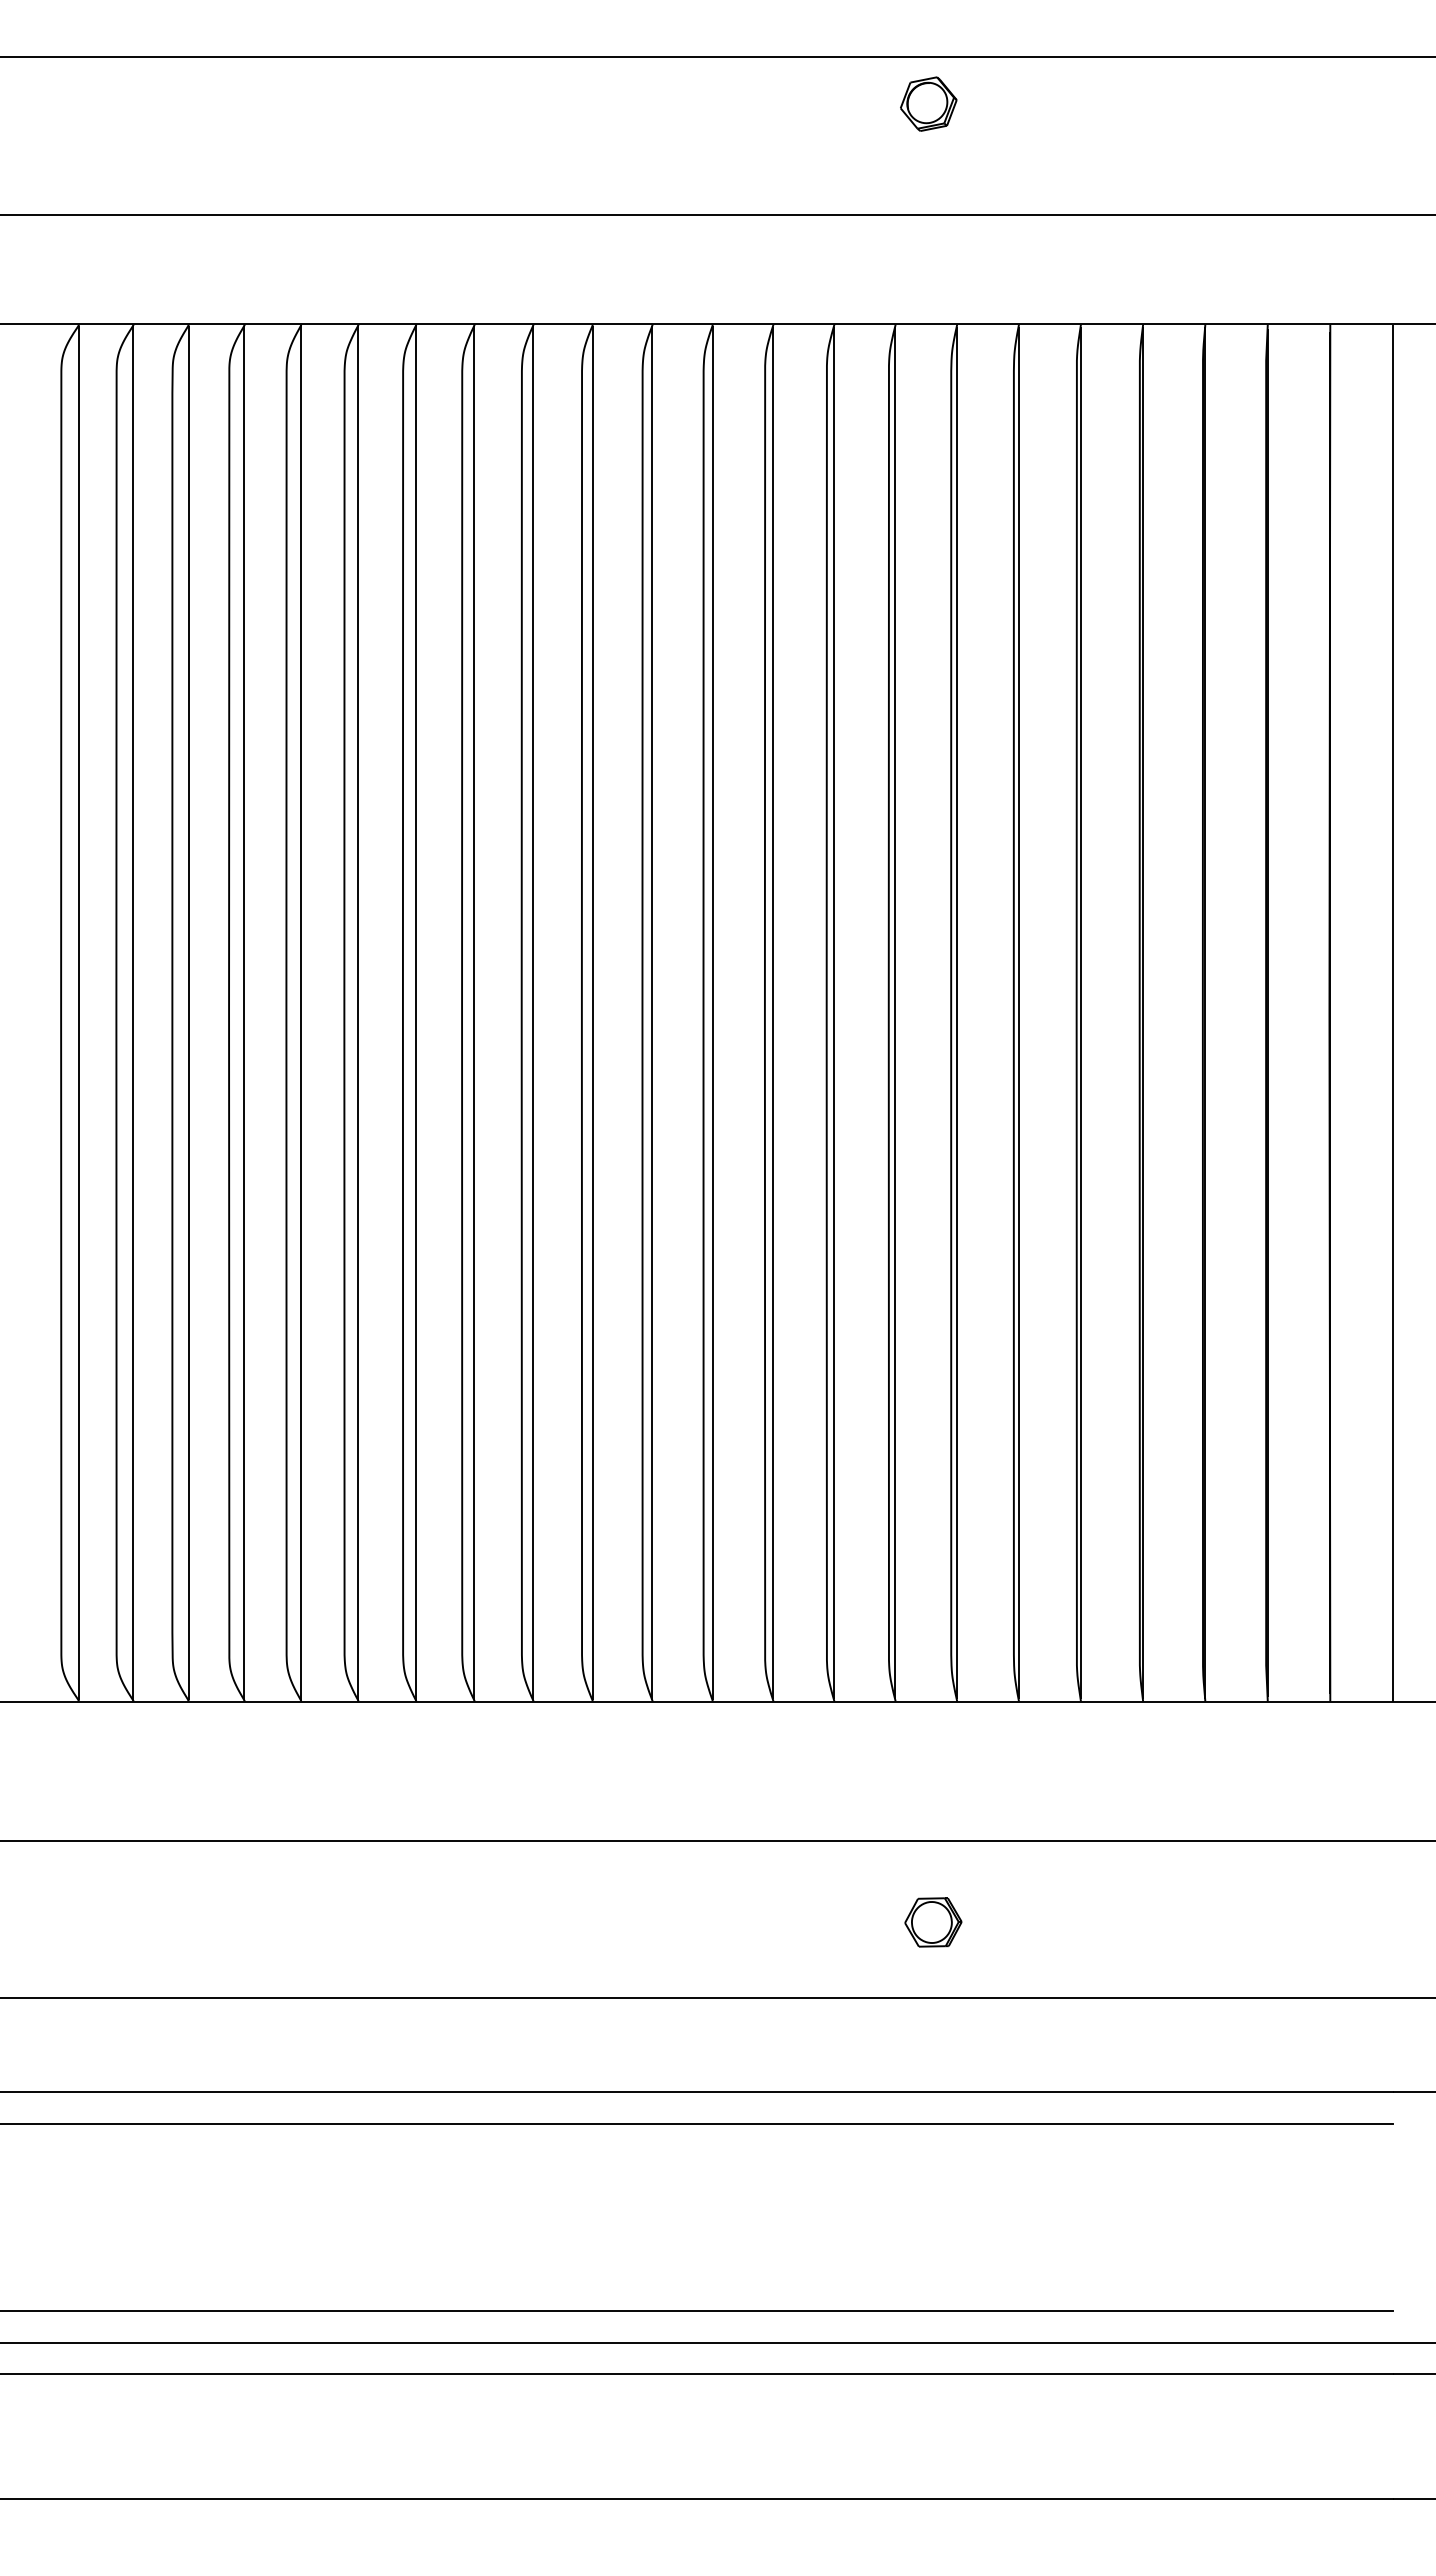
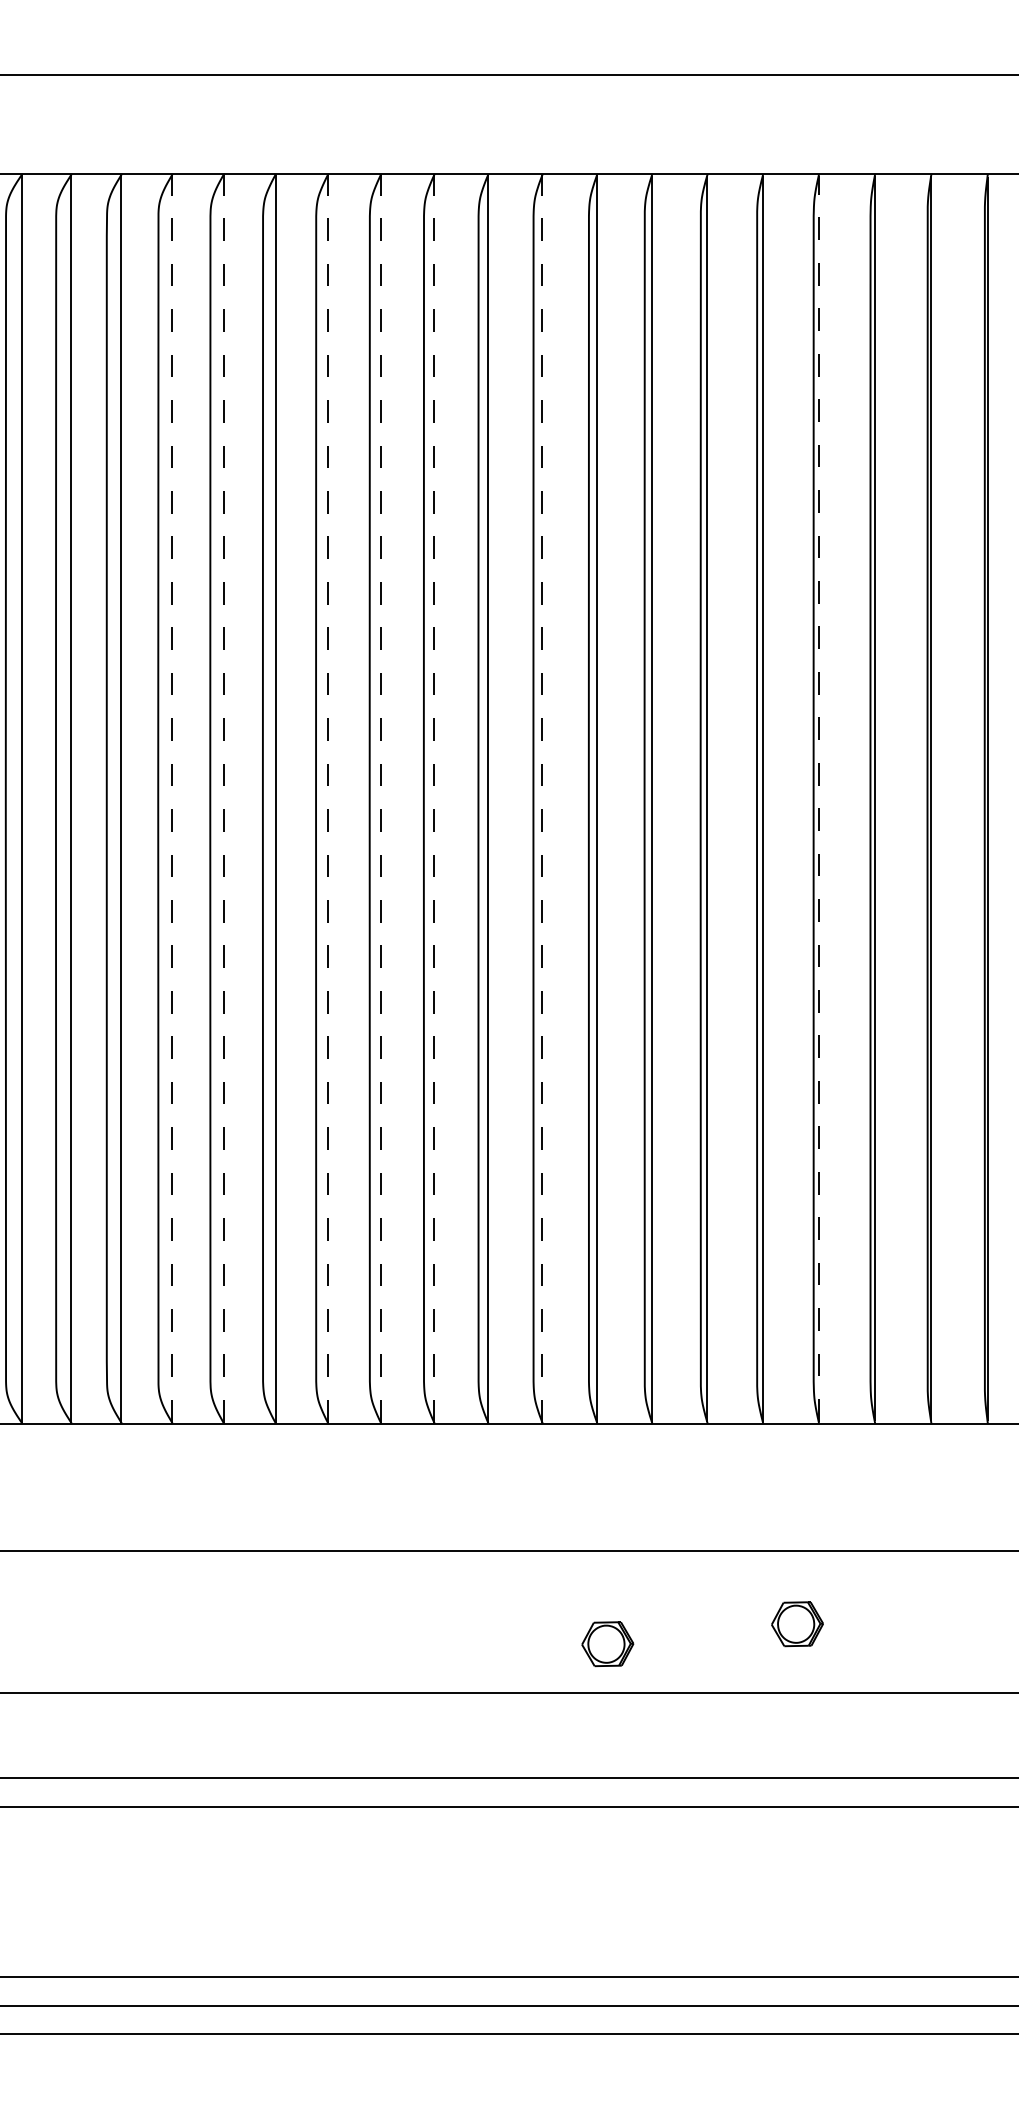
line: (244, 1013) -> (172, 799), solid -> dashed
line: (301, 1013) -> (223, 799), solid -> dashed
line: (416, 1013) -> (328, 799), solid -> dashed
line: (474, 1013) -> (380, 799), solid -> dashed
line: (533, 1013) -> (434, 799), solid -> dashed
line: (652, 1013) -> (542, 799), solid -> dashed
line: (957, 1013) -> (819, 799), solid -> dashed
part: (724, 1944) -> (607, 1644), added

